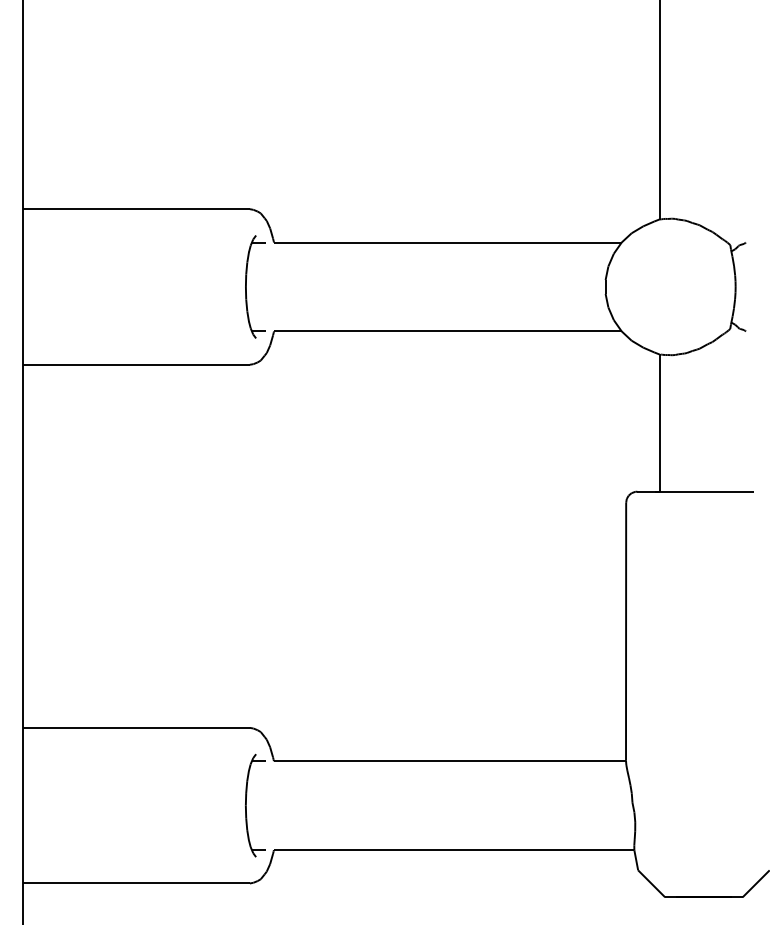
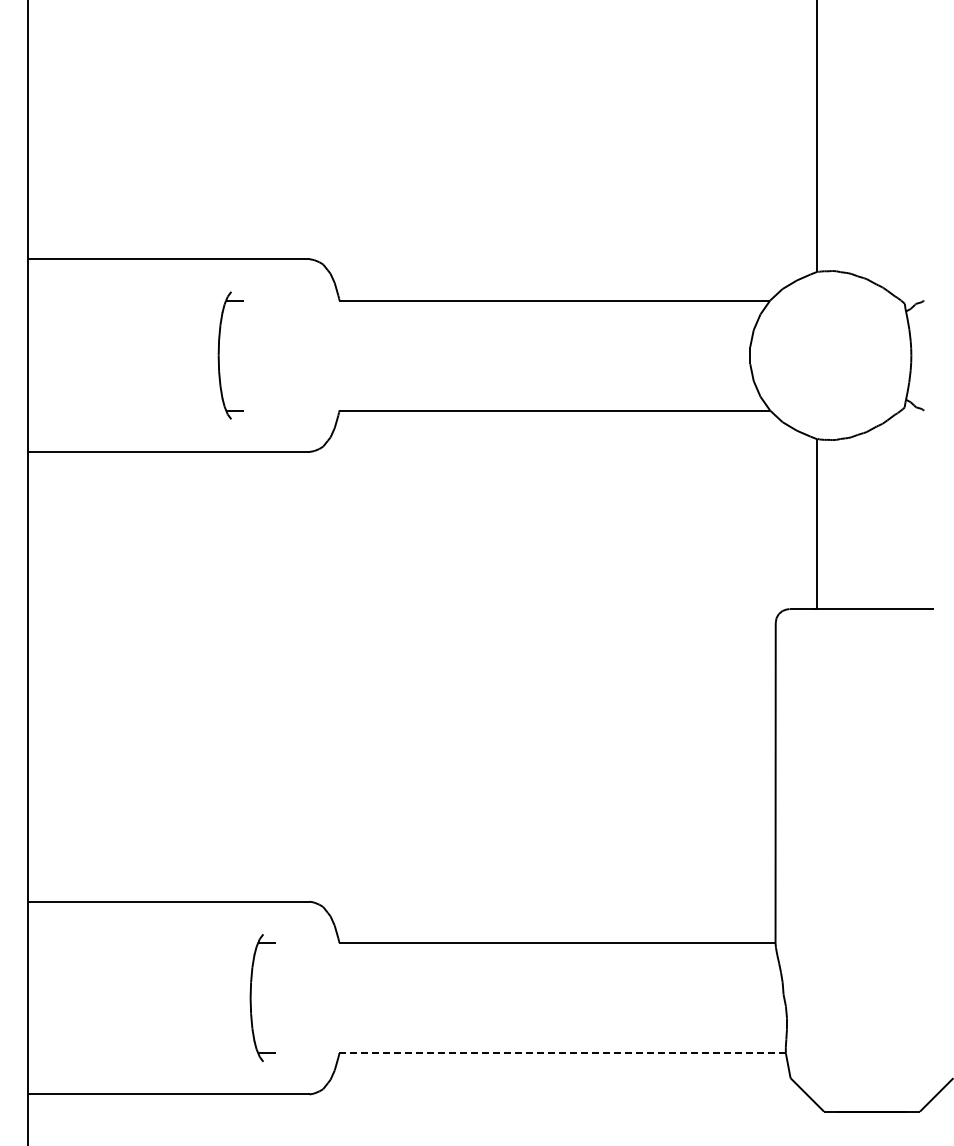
part: (246, 286) -> (219, 355), moved
part: (246, 806) -> (251, 998), moved
line: (454, 850) -> (563, 1053), solid -> dashed

